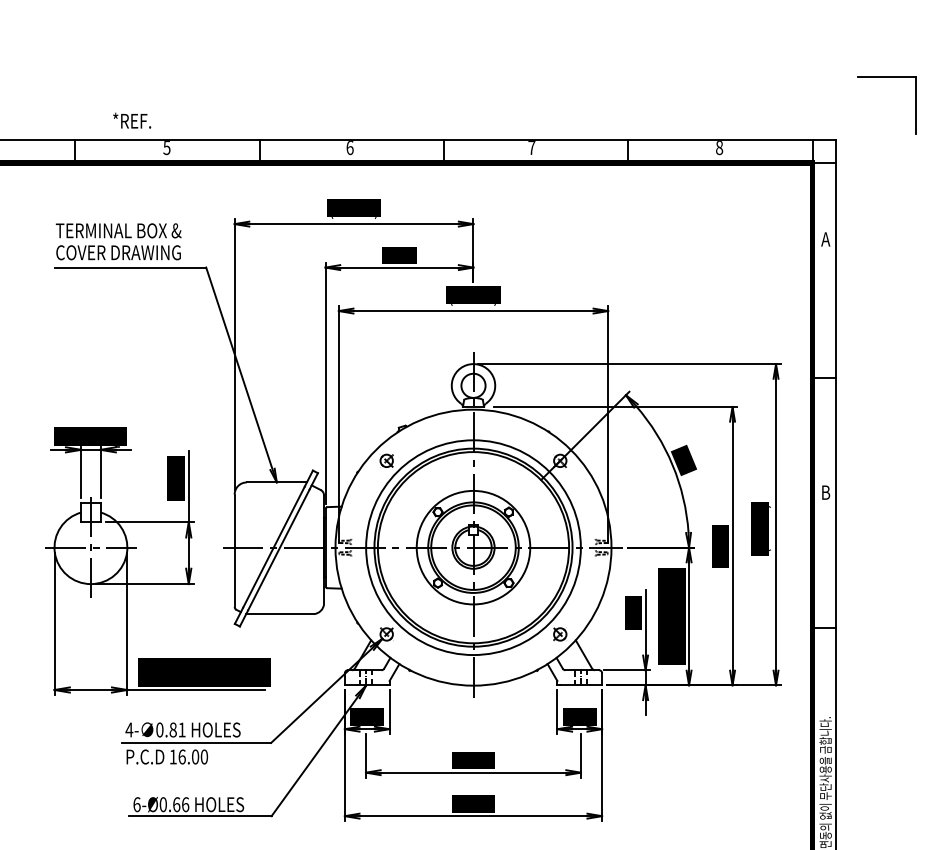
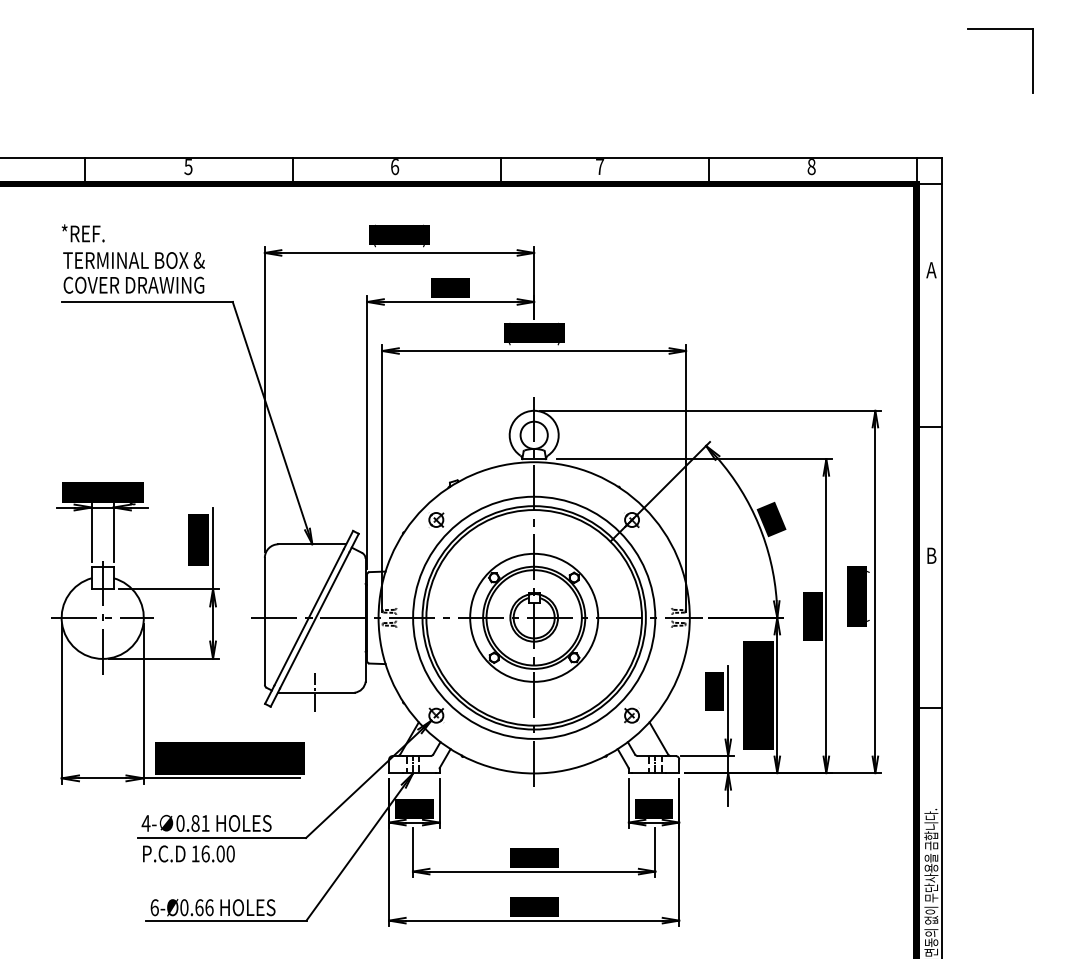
part: (886, 77) -> (1000, 29), moved
text: (131, 120) -> (82, 233), moved
line: (278, 613) -> (314, 692), added

